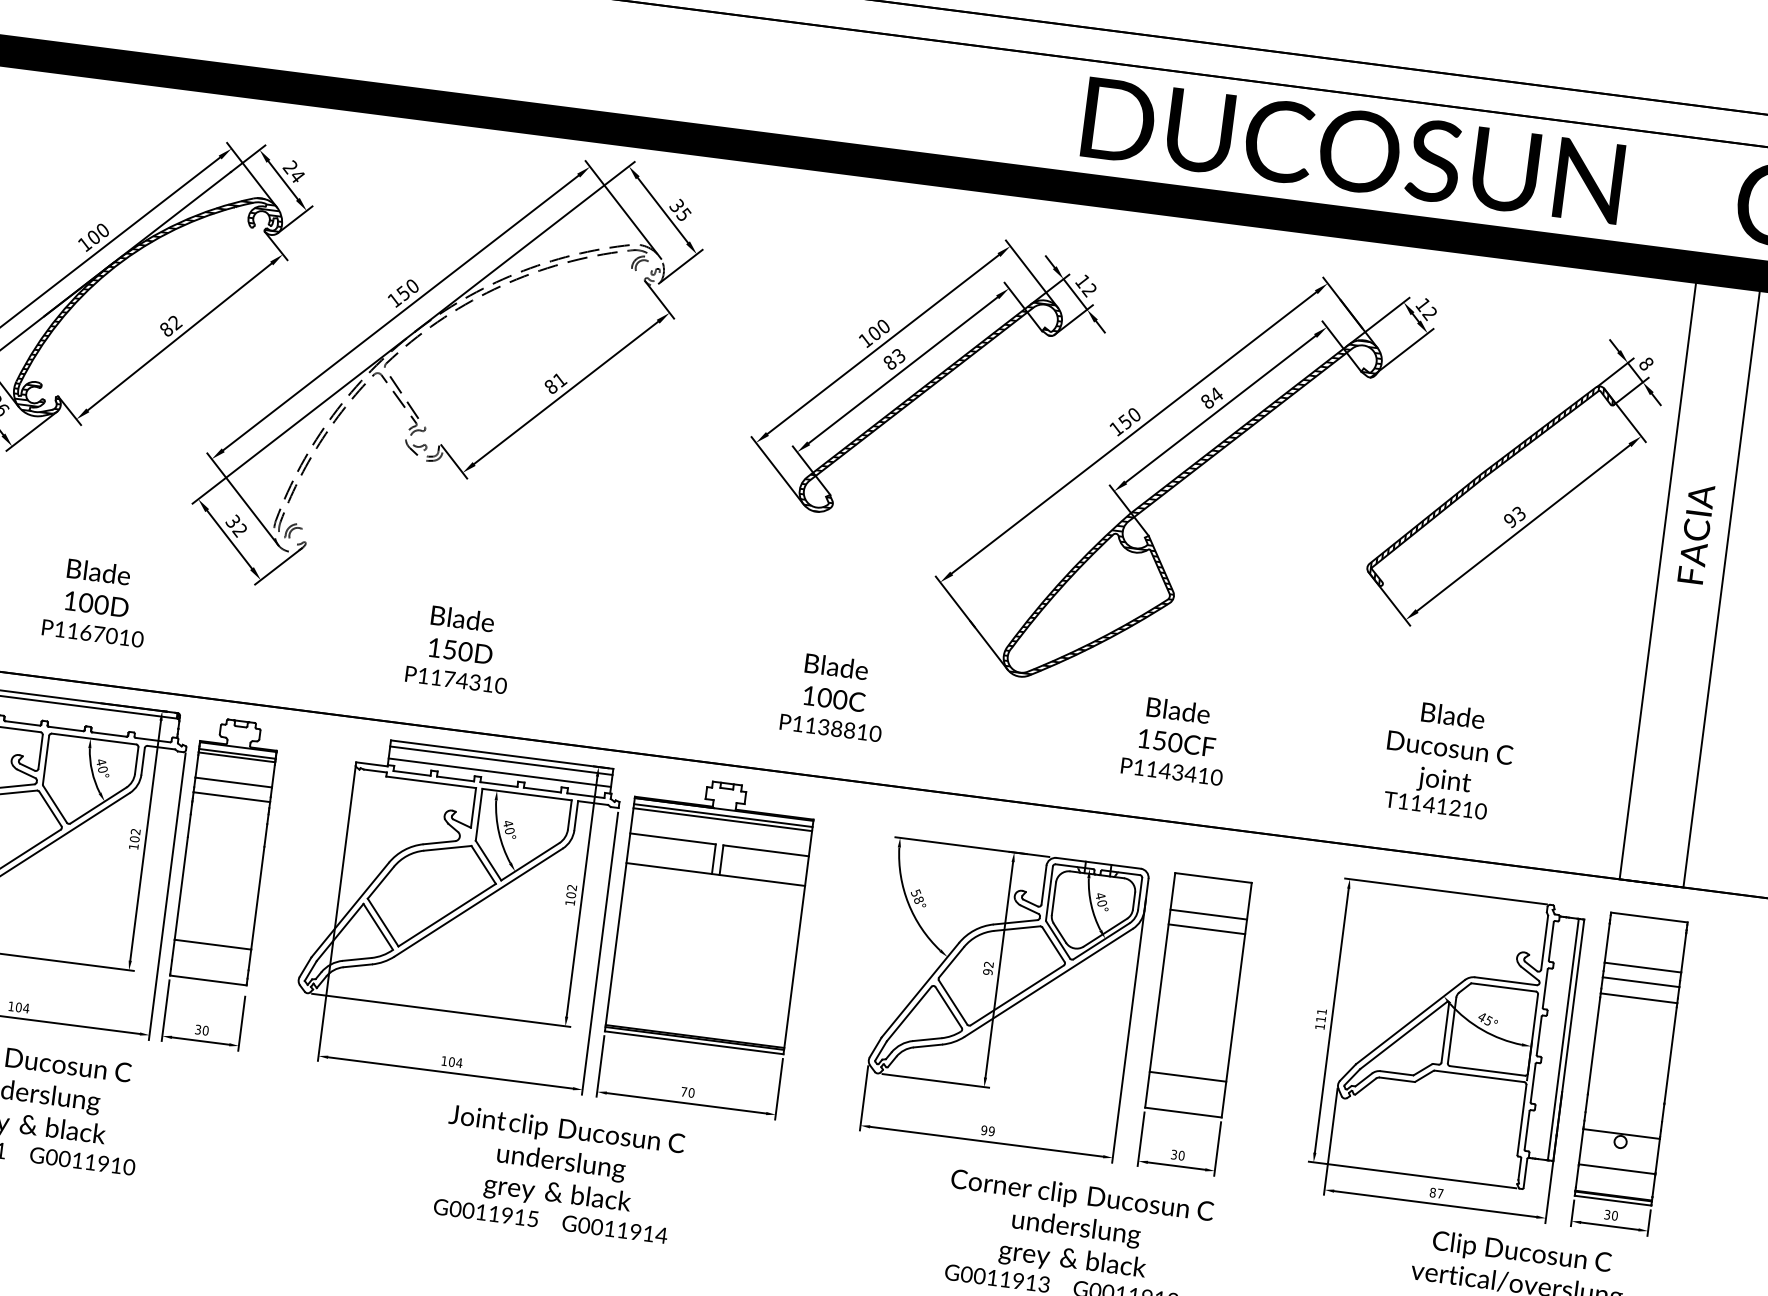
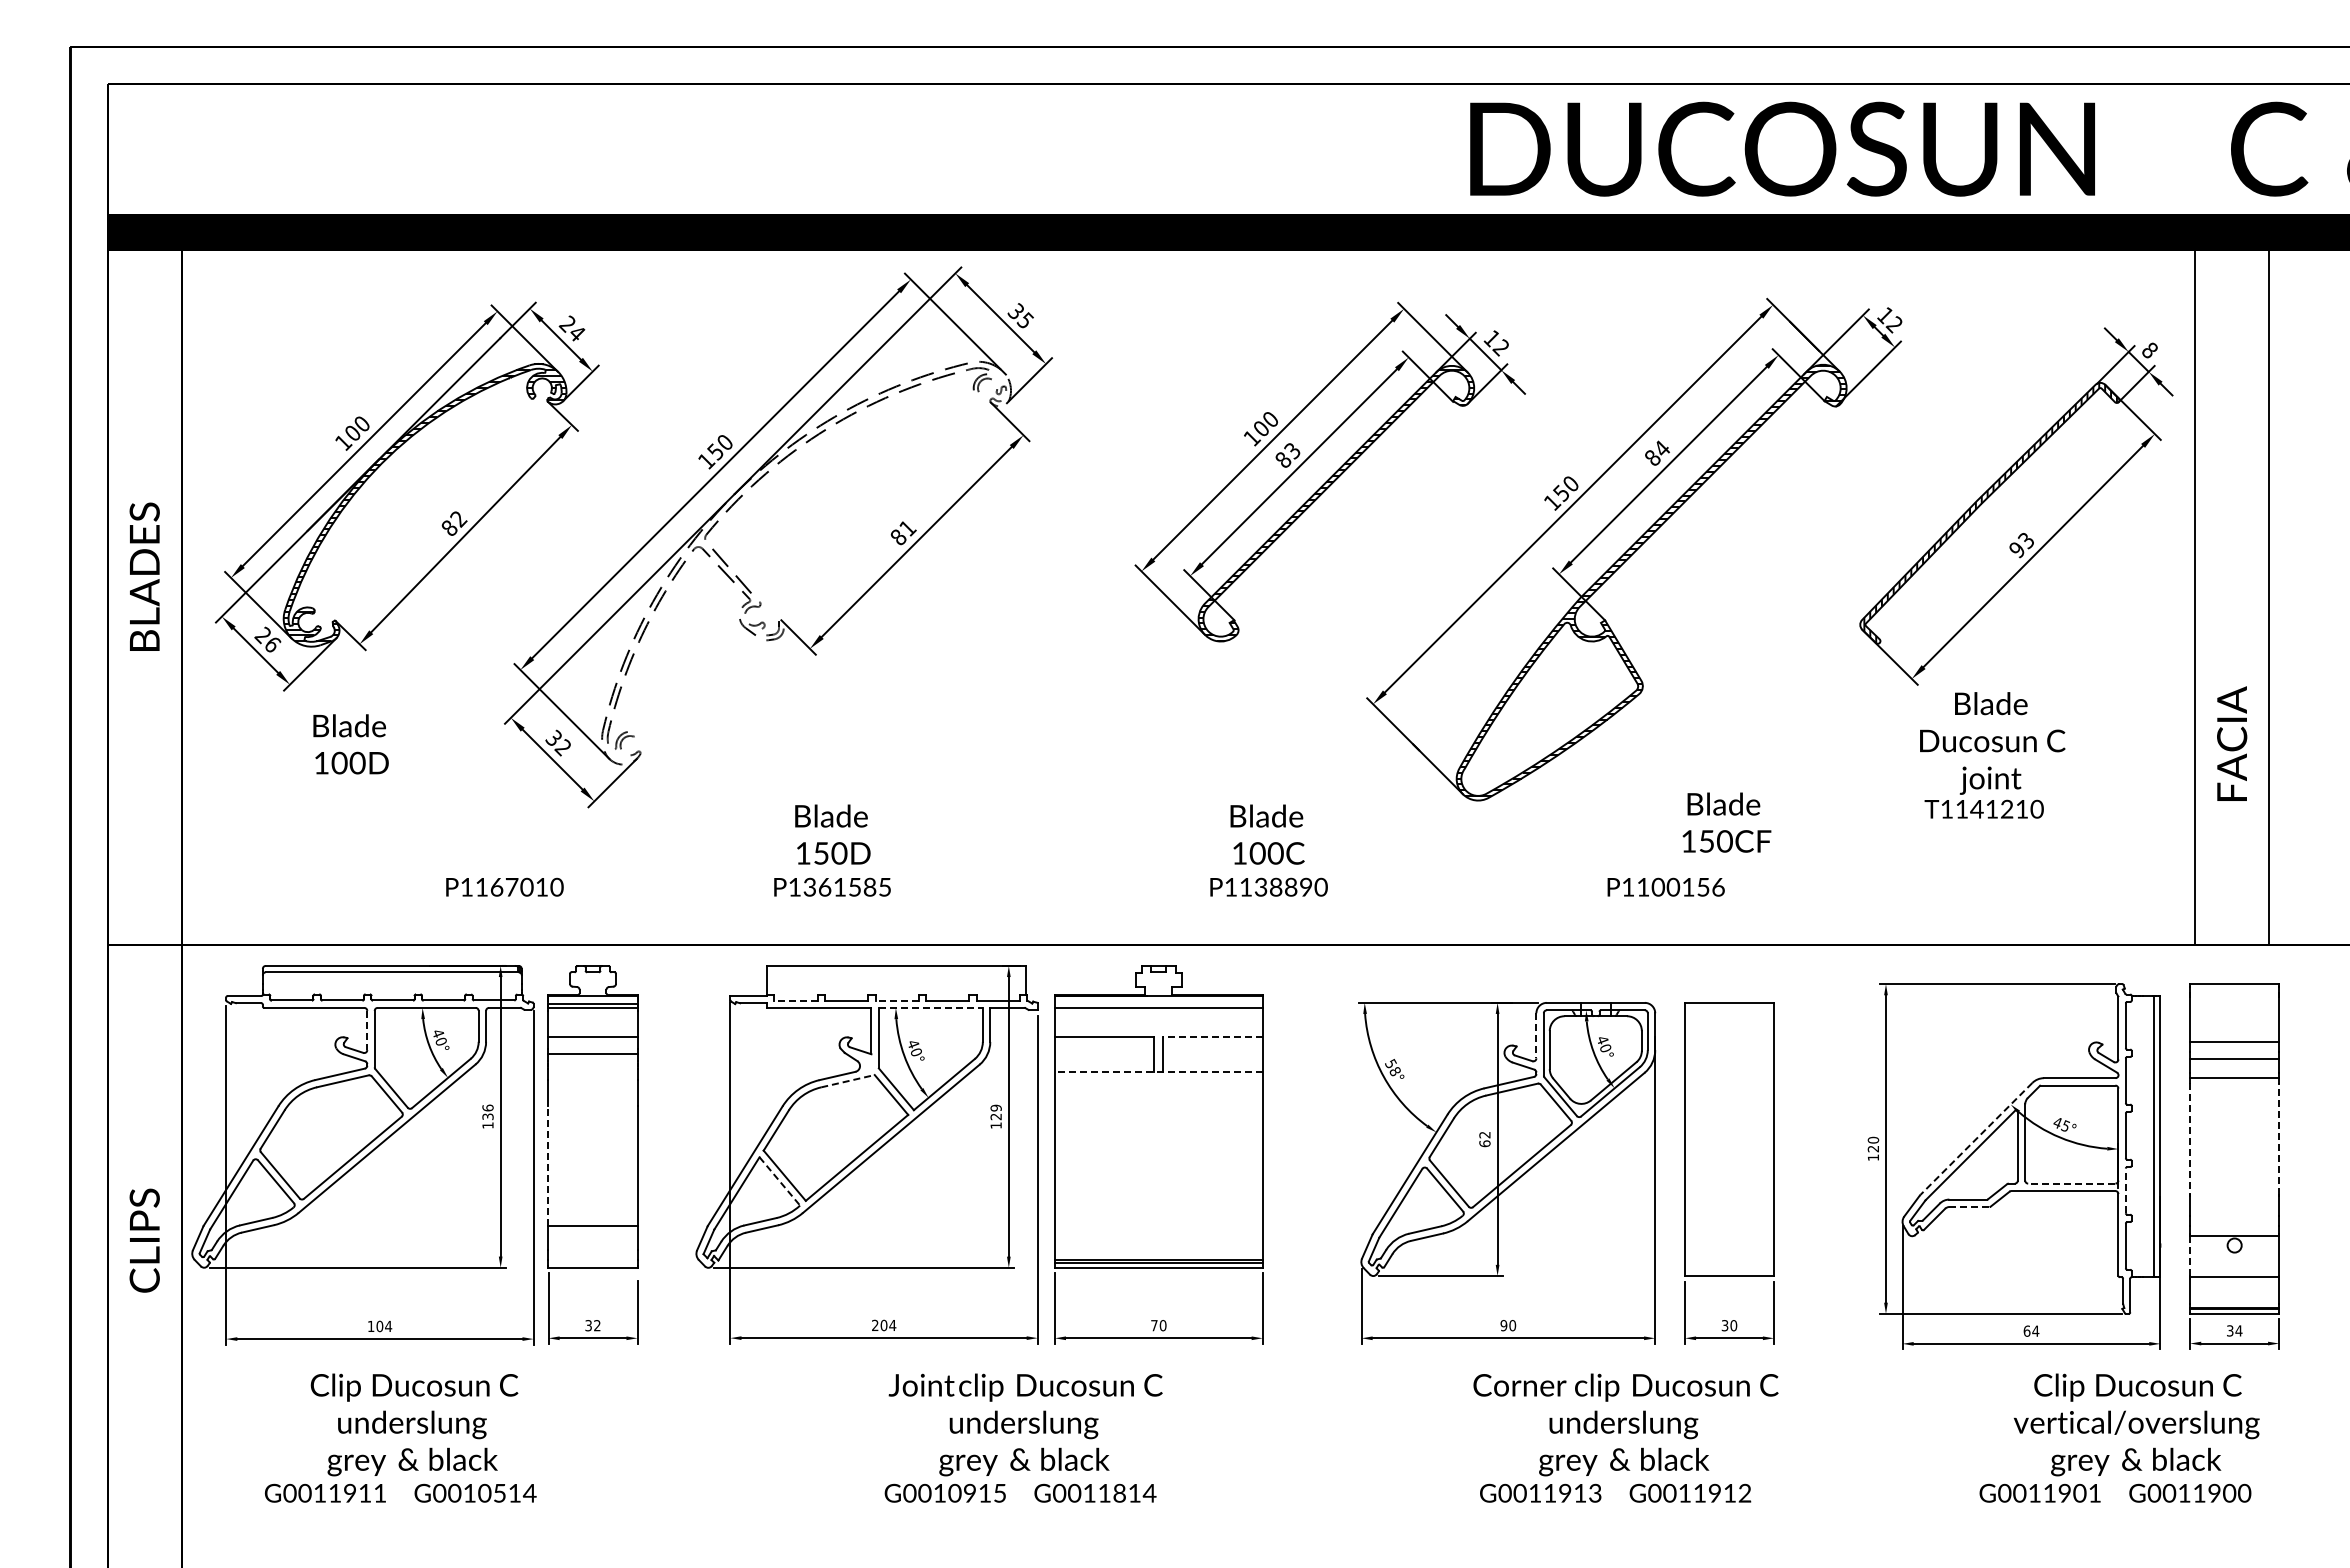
text: (1696, 533) -> (2232, 743), moved
text: (97, 588) -> (350, 744), moved
text: (92, 632) -> (504, 886), moved
text: (468, 681) -> (847, 886), P1174310 -> P1361585
text: (1178, 726) -> (1726, 822), moved
text: (862, 731) -> (1305, 886), P1138810 -> P1138890
line: (40, 751) -> (367, 1030), solid -> dashed
line: (501, 760) -> (896, 972), removed
text: (1448, 760) -> (1992, 755), moved
line: (499, 772) -> (896, 986), removed
line: (412, 773) -> (796, 1000), solid -> dashed
text: (1191, 773) -> (1688, 886), P1143410 -> P1100156
line: (499, 784) -> (897, 1000), solid -> dashed
line: (526, 794) -> (930, 1008), solid -> dashed
line: (723, 815) -> (1158, 1003), removed
text: (134, 835) -> (487, 1112), 102 -> 136
line: (448, 848) -> (848, 1081), solid -> dashed
line: (766, 851) -> (1213, 1037), solid -> dashed
line: (715, 874) -> (1158, 1071), solid -> dashed
line: (1044, 884) -> (1536, 1035), solid -> dashed
line: (181, 888) -> (548, 1166), solid -> dashed
text: (571, 891) -> (995, 1112), 102 -> 129
line: (1208, 914) -> (1729, 1045), removed
line: (377, 926) -> (779, 1181), solid -> dashed
line: (1206, 929) -> (1729, 1062), removed
text: (987, 971) -> (1484, 1143), 92 -> 62
text: (1321, 1015) -> (1873, 1144), 111 -> 120
line: (1410, 1022) -> (1976, 1139), solid -> dashed
text: (205, 1030) -> (597, 1325), 30 -> 32
line: (1594, 1045) -> (2190, 1138), solid -> dashed
line: (1670, 1055) -> (2279, 1138), solid -> dashed
text: (444, 1060) -> (875, 1324), 104 -> 204
line: (1487, 1070) -> (2071, 1183), solid -> dashed
line: (1188, 1076) -> (1729, 1234), removed
line: (1397, 1080) -> (1970, 1207), solid -> dashed
line: (1532, 1082) -> (2125, 1190), solid -> dashed
text: (991, 1131) -> (1512, 1325), 99 -> 90
line: (1581, 1145) -> (2190, 1255), solid -> dashed
text: (110, 1164) -> (507, 1492), G0011910 -> G0010514
text: (1436, 1192) -> (2031, 1330), 87 -> 64
text: (494, 1213) -> (954, 1492), G0011915 -> G0010915
text: (1614, 1215) -> (2238, 1330), 30 -> 34
text: (635, 1232) -> (1119, 1493), G0011914 -> G0011814

